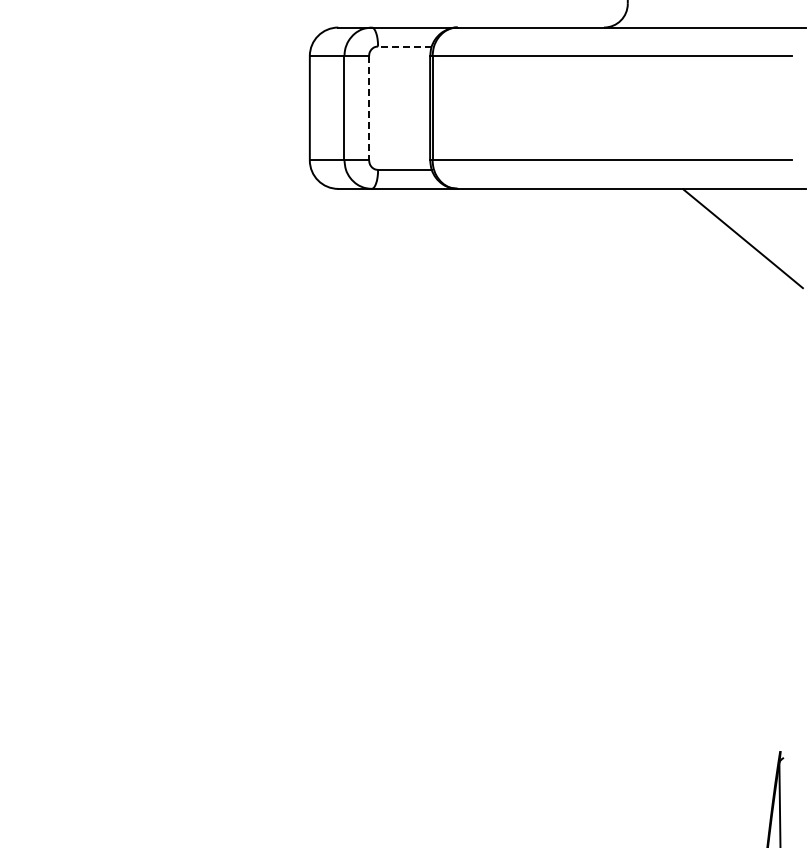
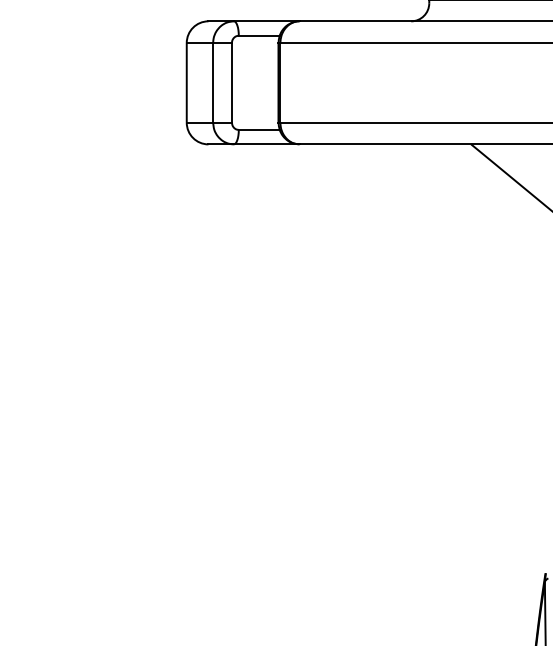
line: (404, 46) -> (258, 35), dashed -> solid
line: (369, 108) -> (232, 83), dashed -> solid

